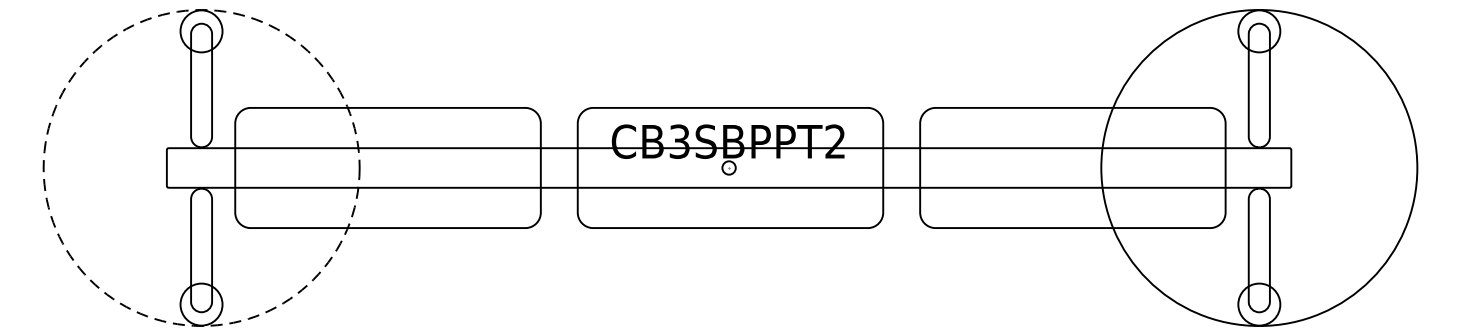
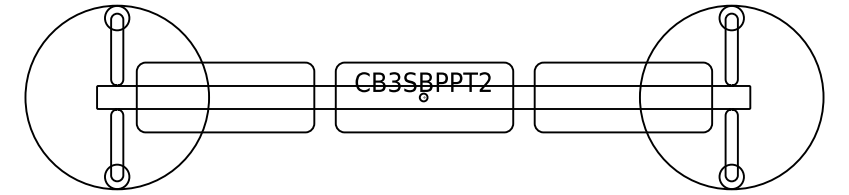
circle: (202, 168) -> (117, 97), dashed -> solid

